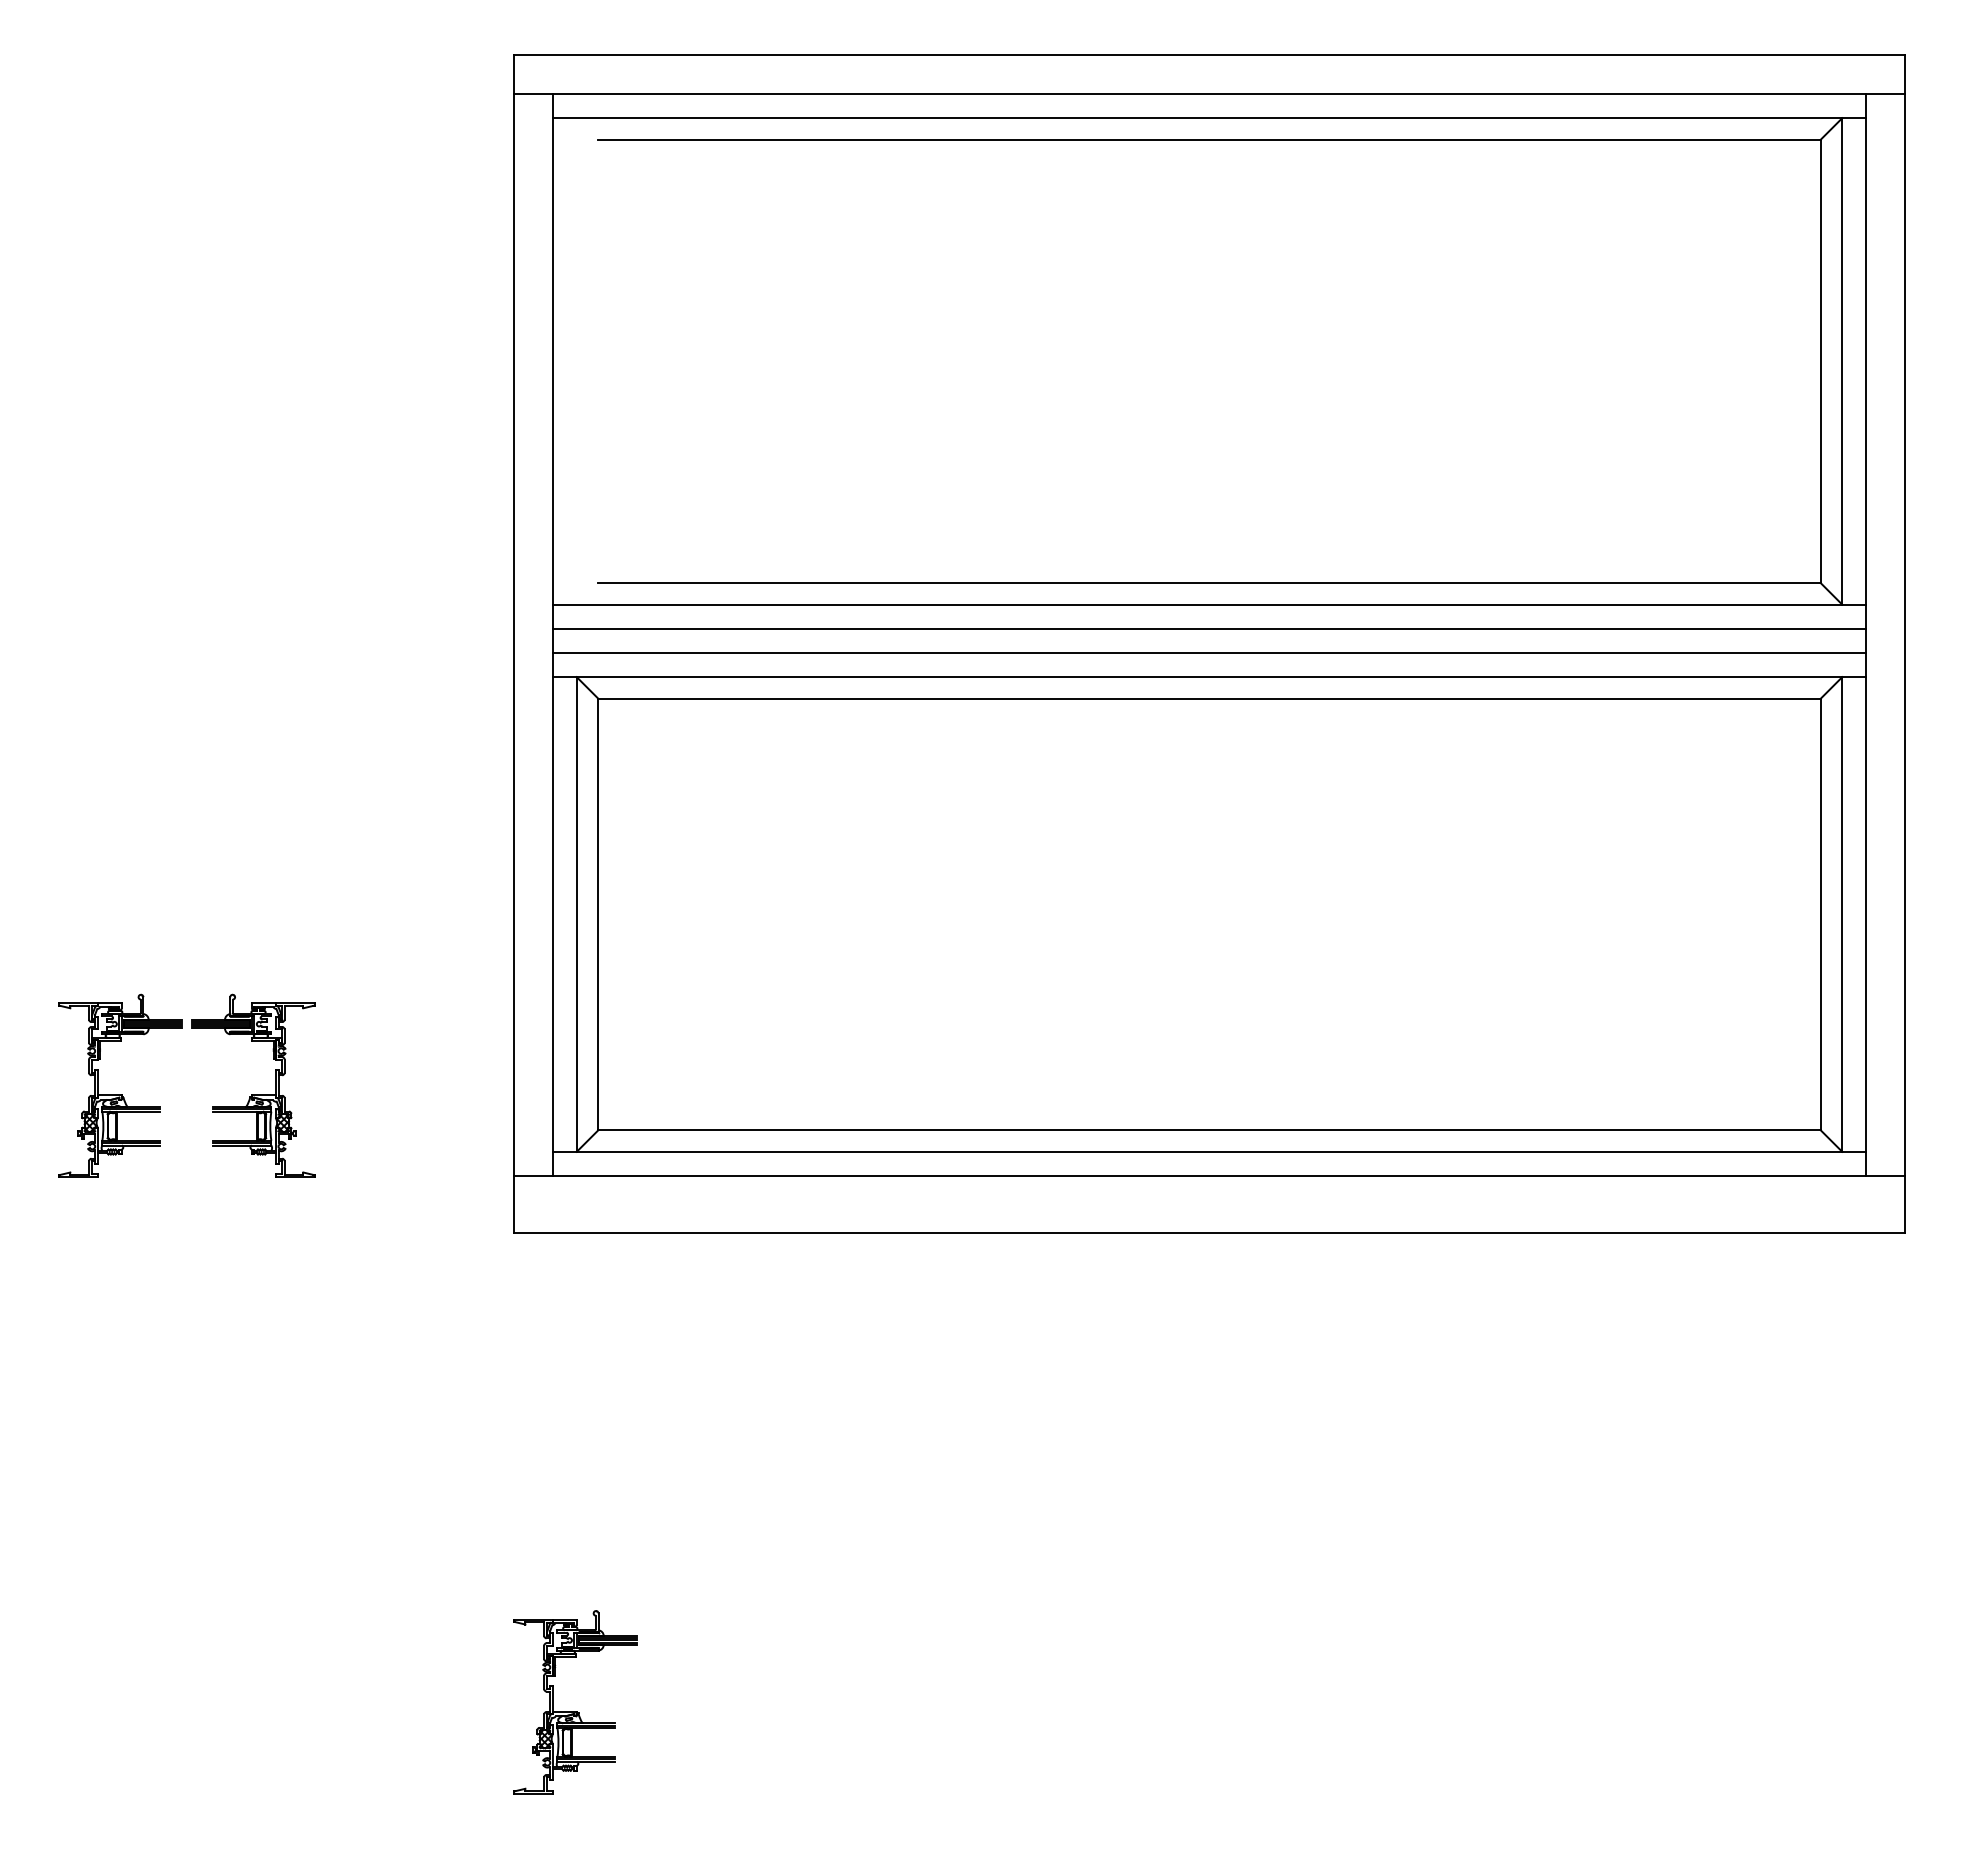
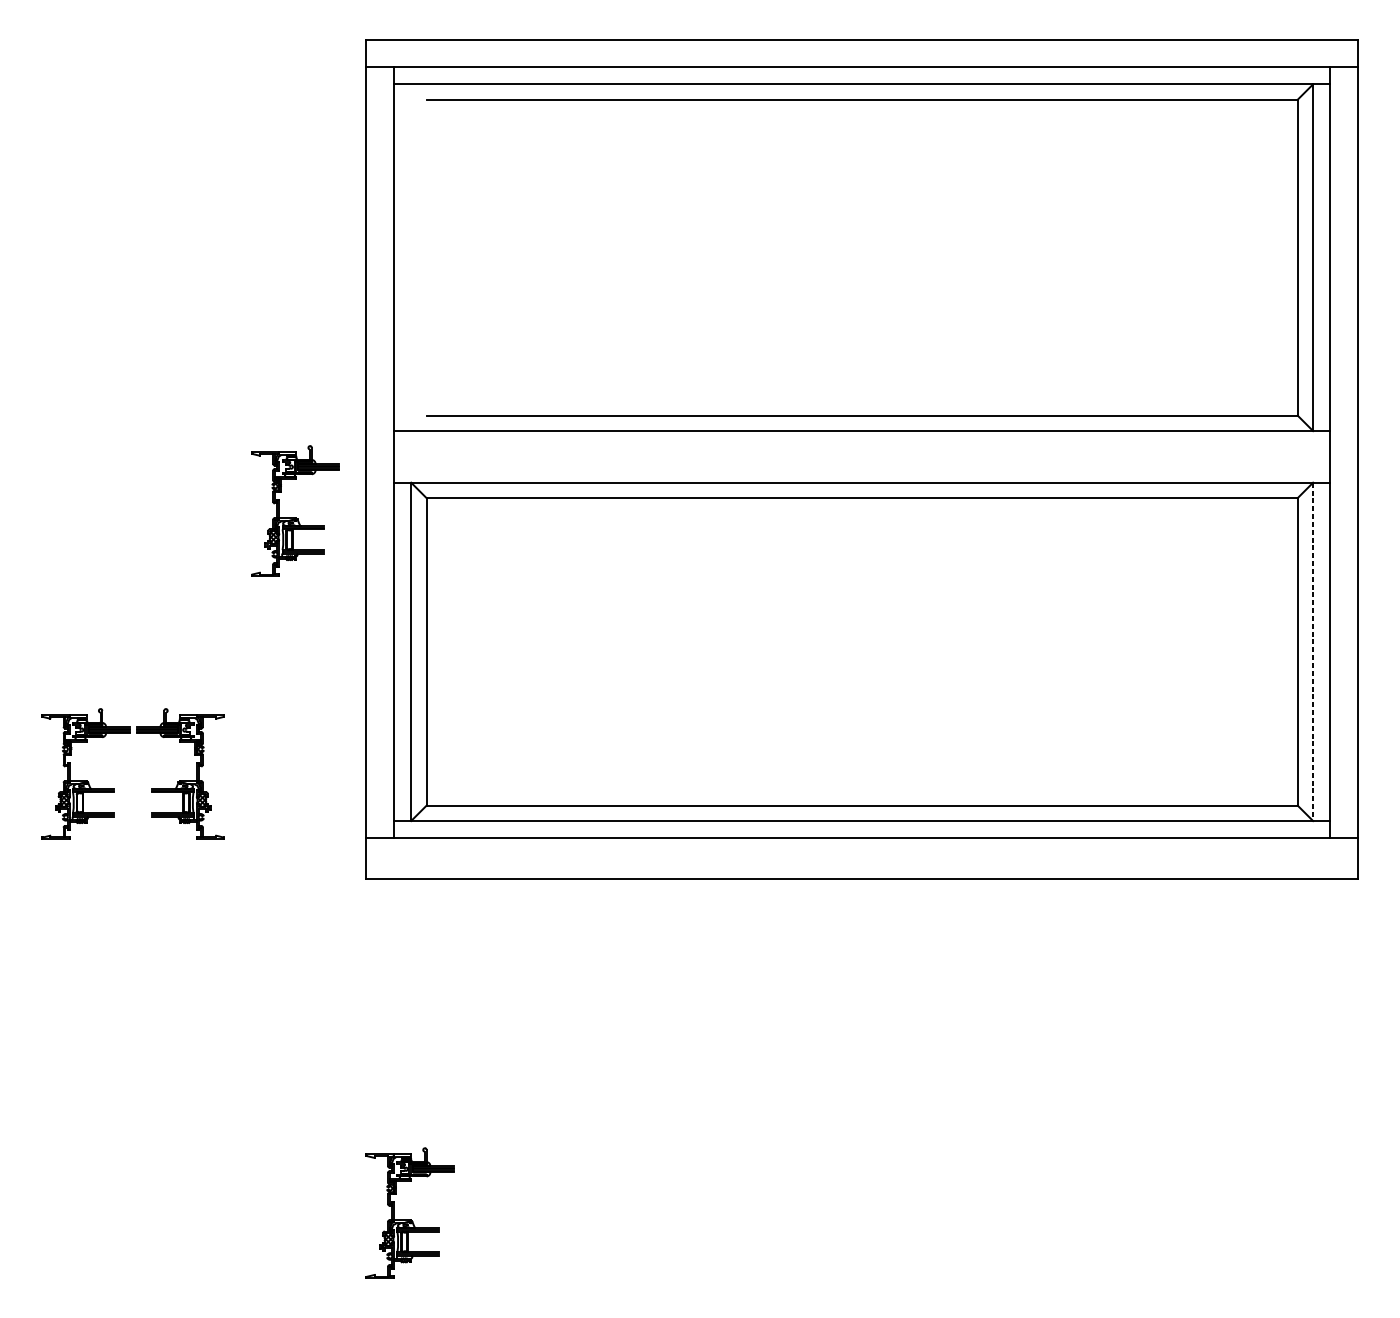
line: (1209, 628) -> (862, 448), removed
line: (1209, 652) -> (862, 465), removed
part: (414, 725) -> (295, 517), added
line: (1842, 914) -> (1313, 651), solid -> dashed

